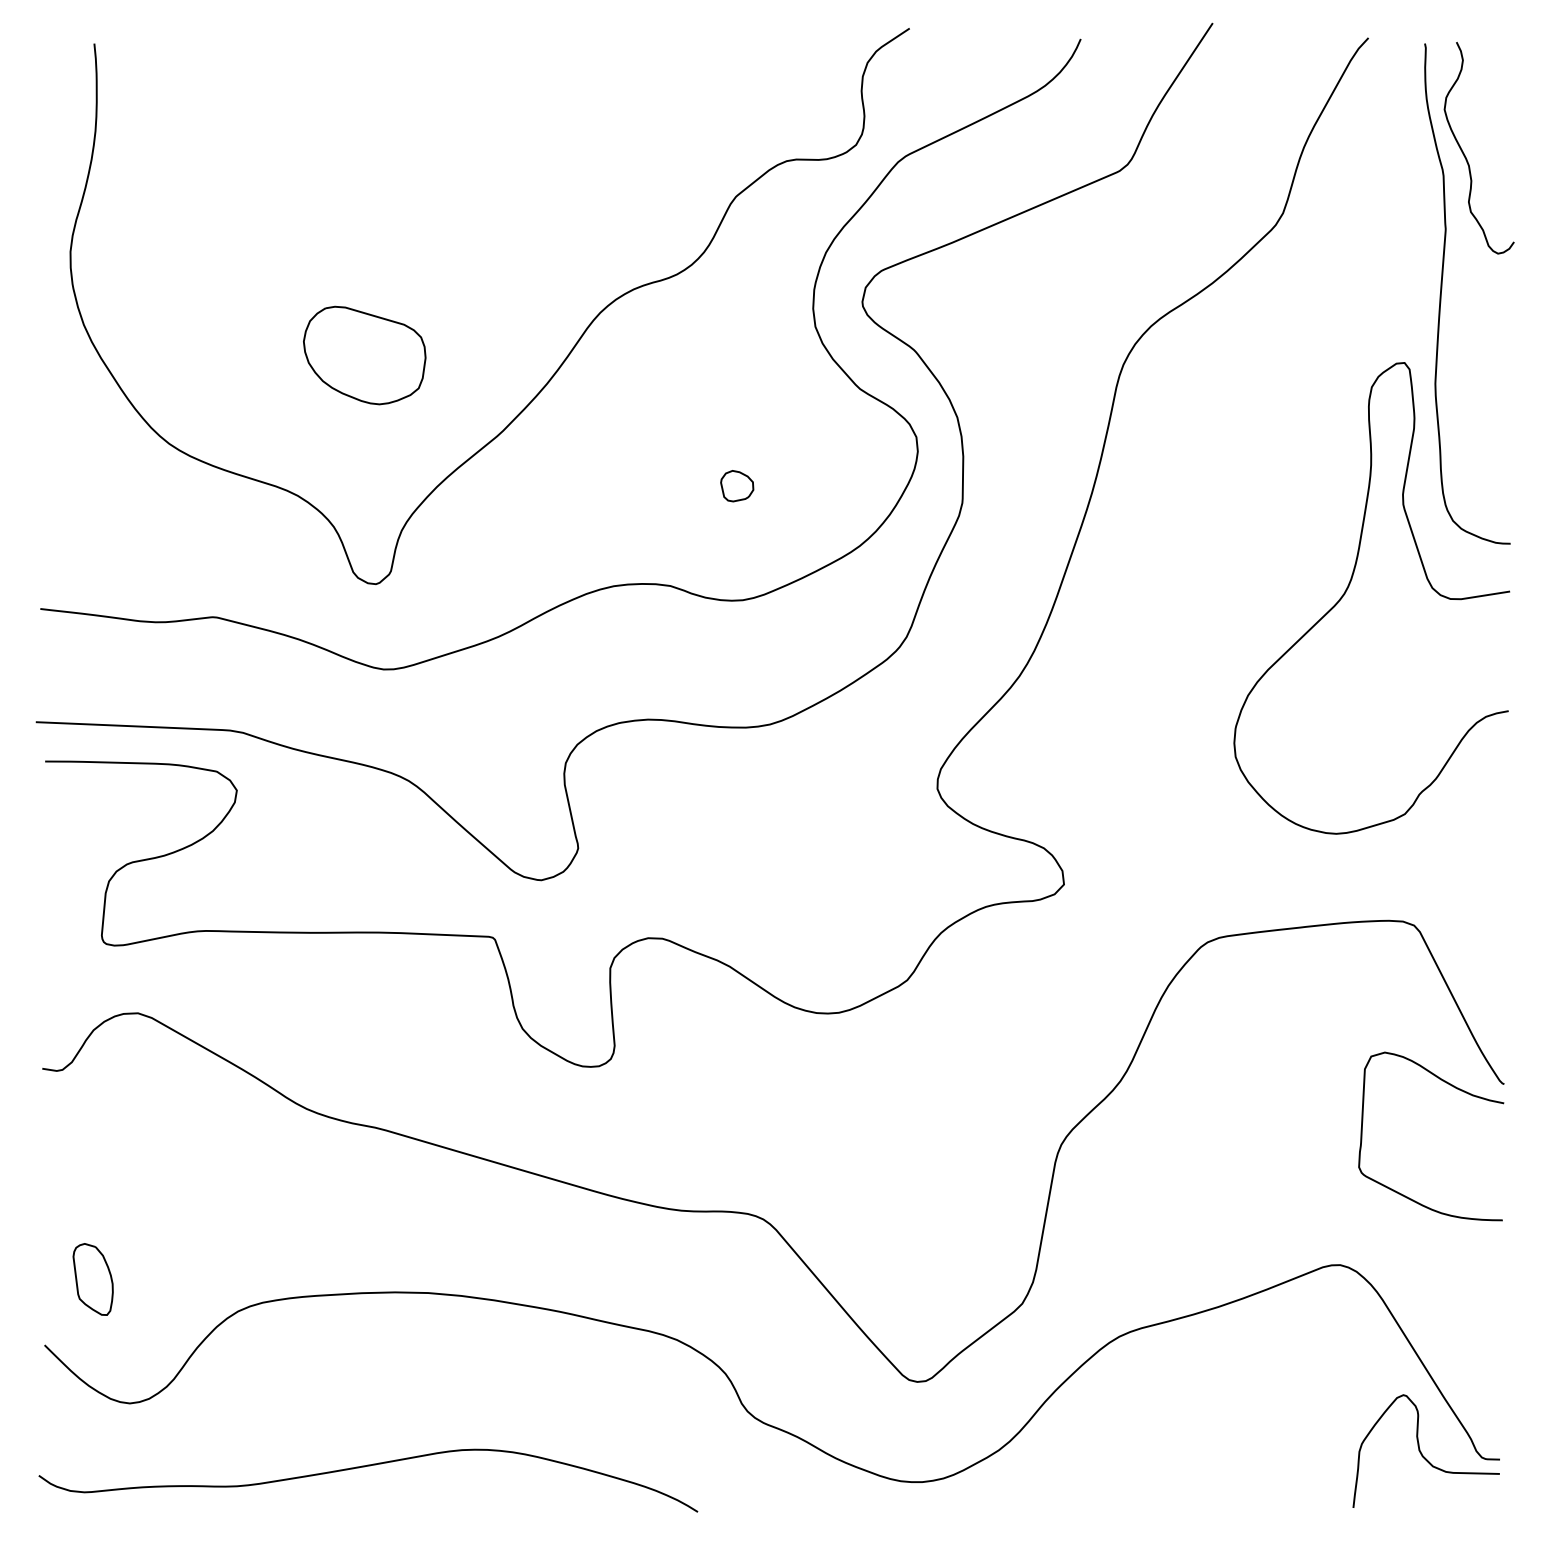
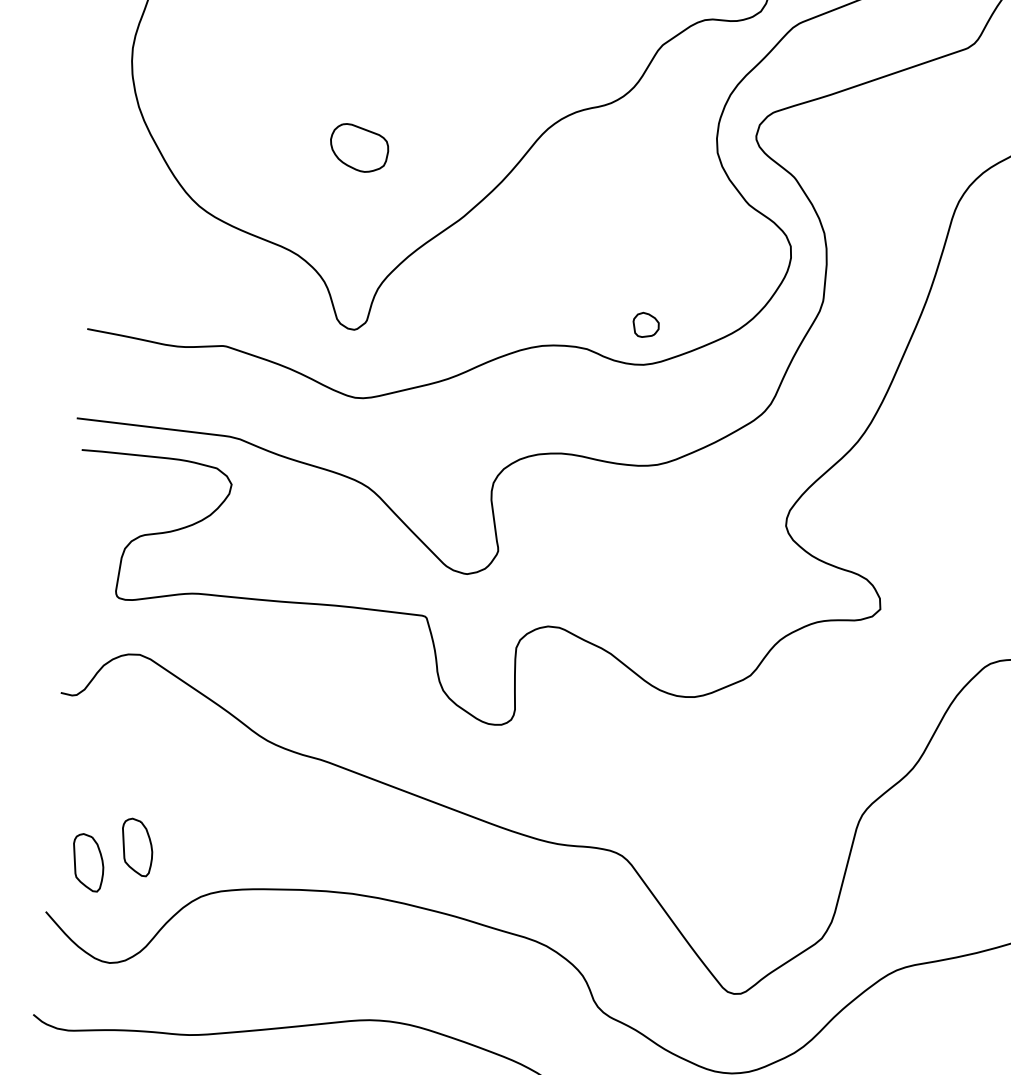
part: (364, 355) -> (359, 148), size x0.6
part: (737, 486) -> (646, 325), moved
part: (152, 1255) -> (136, 847), added

